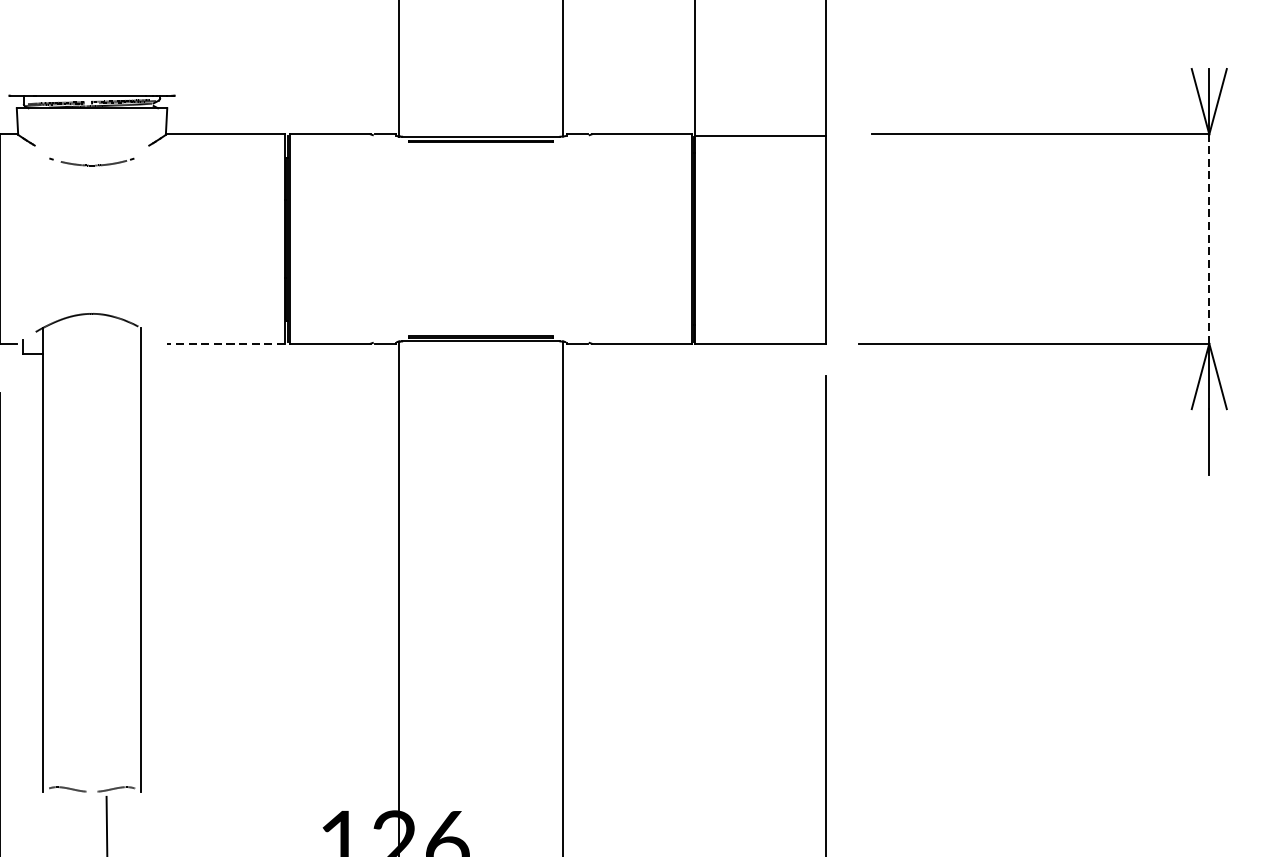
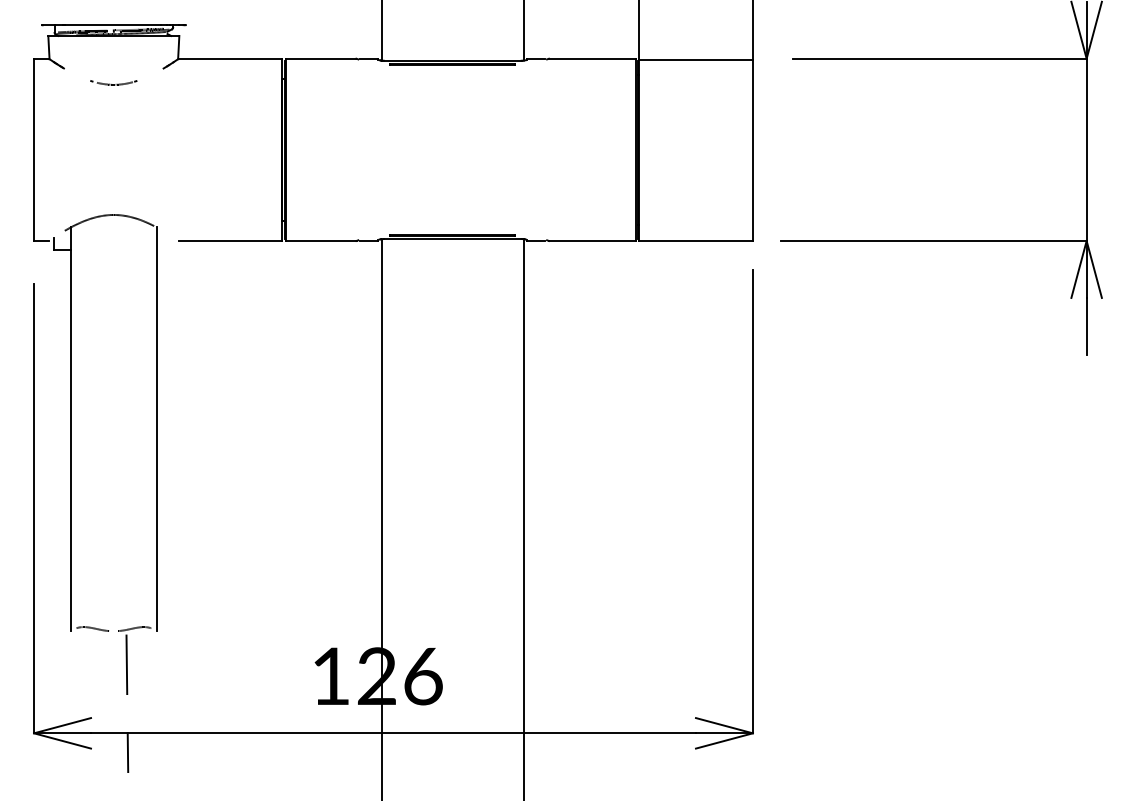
part: (91, 161) -> (113, 82), size x0.62
line: (1209, 238) -> (1086, 149), dashed -> solid
line: (226, 344) -> (230, 241), dashed -> solid

